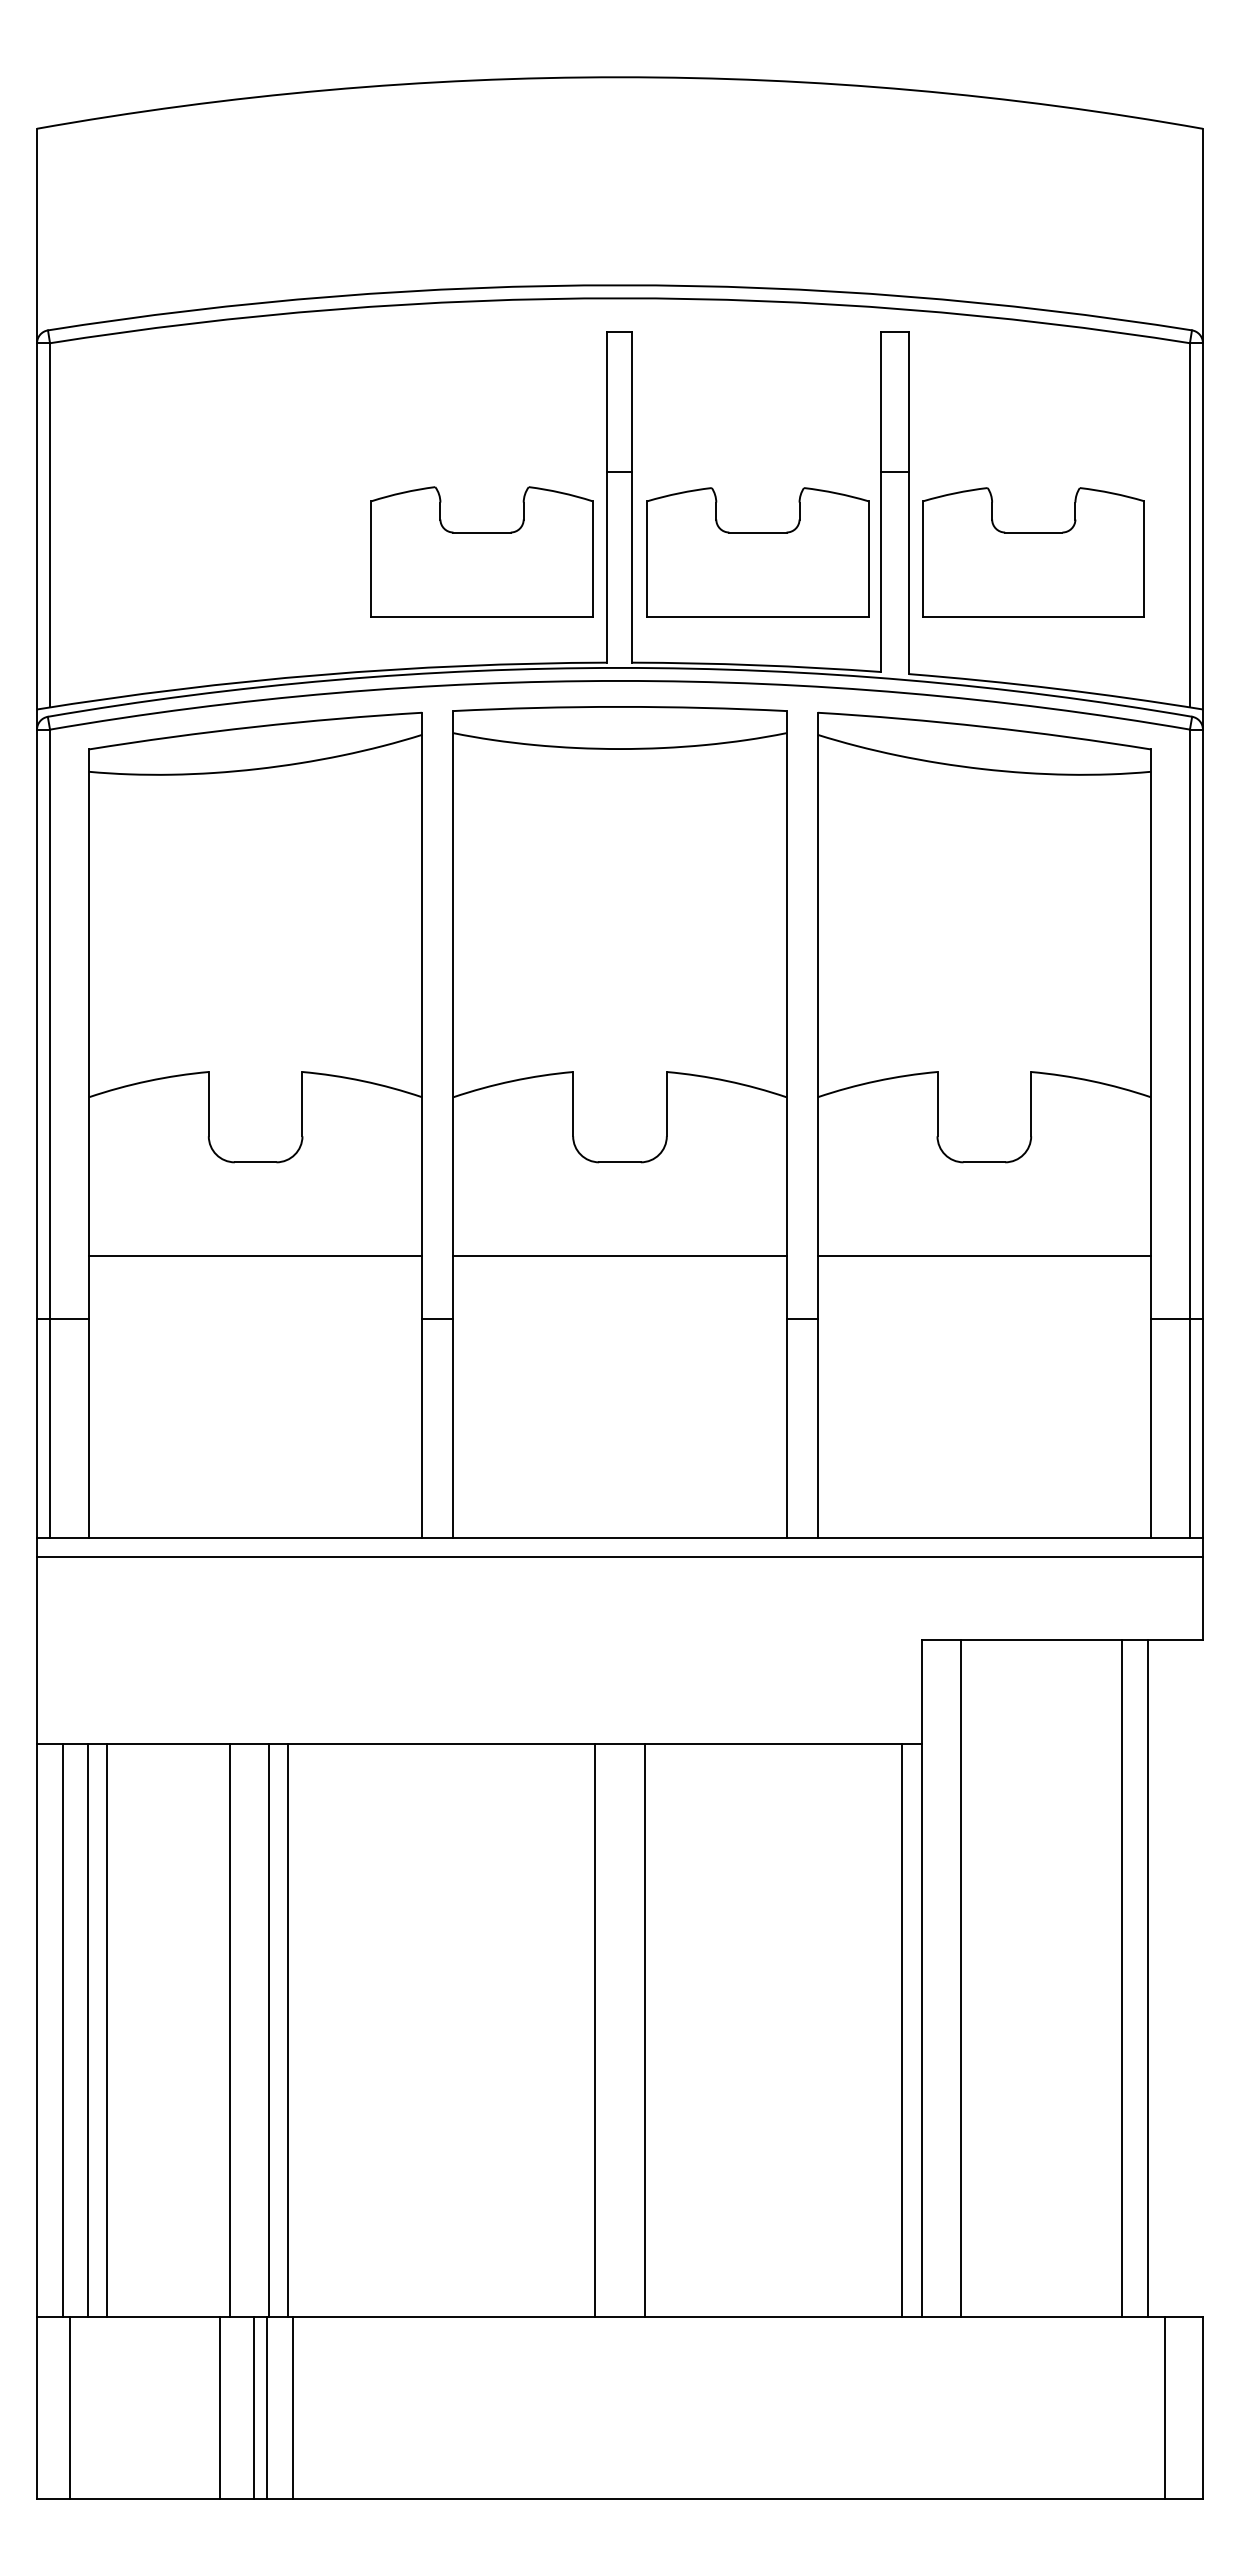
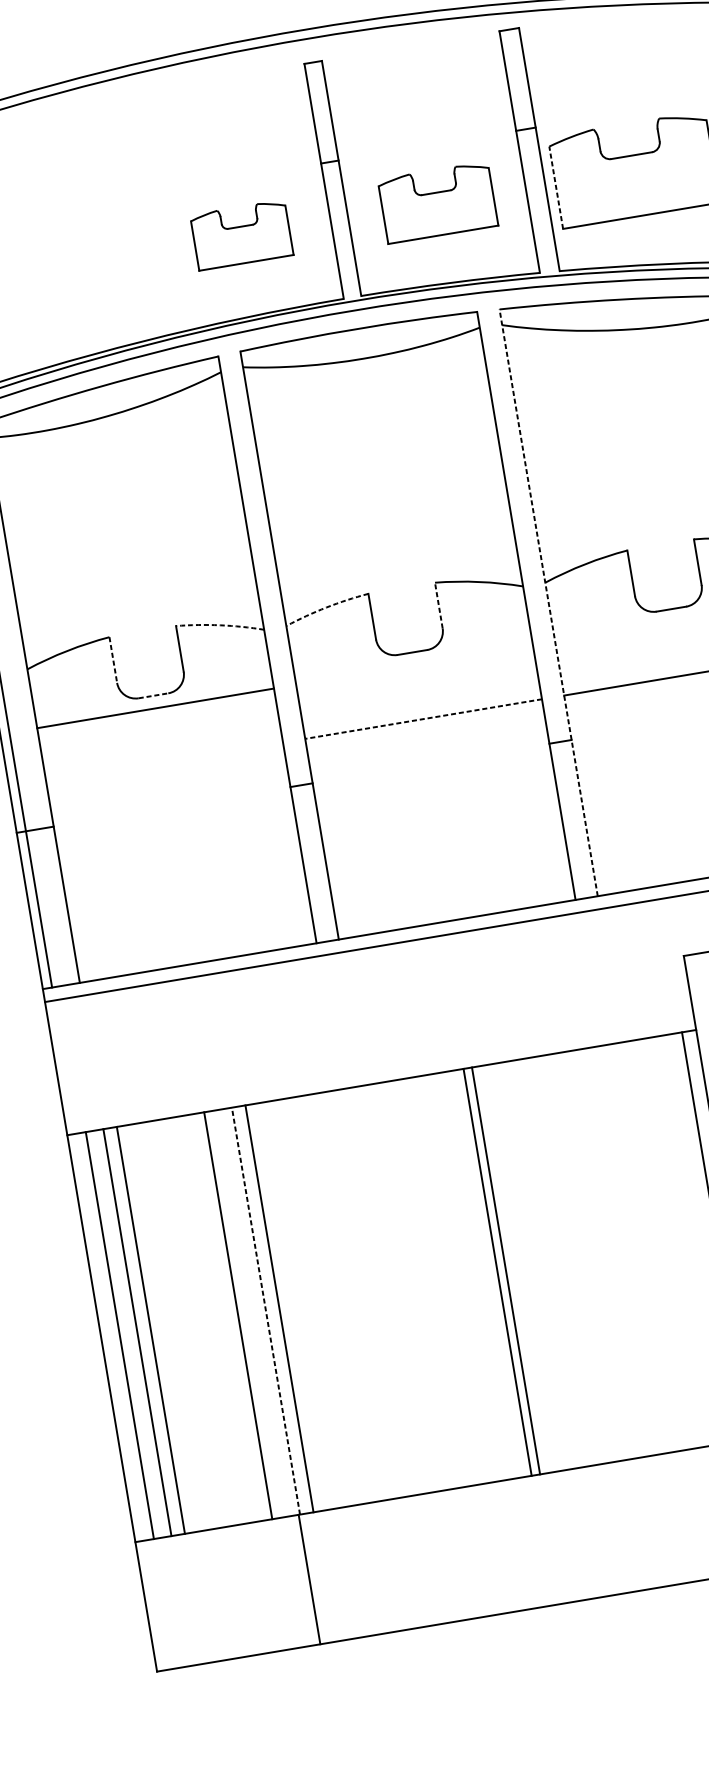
part: (481, 551) -> (241, 234), size x0.6
part: (757, 552) -> (437, 202), size x0.7
line: (923, 559) -> (556, 187), solid -> dashed
arc: (363, 1081) -> (220, 625), solid -> dashed
arc: (512, 1081) -> (326, 607), solid -> dashed
line: (666, 1103) -> (438, 605), solid -> dashed
line: (208, 1104) -> (113, 660), solid -> dashed
line: (817, 1125) -> (548, 602), solid -> dashed
line: (255, 1162) -> (153, 695), solid -> dashed
line: (255, 1256) -> (155, 708), moved
line: (619, 1256) -> (423, 719), solid -> dashed
line: (268, 2029) -> (265, 1310), solid -> dashed
line: (645, 2030) -> (506, 1271), moved
line: (69, 2407) -> (169, 1602), removed
line: (220, 2407) -> (276, 1584), removed
line: (254, 2407) -> (300, 1580), removed
line: (293, 2407) -> (328, 1576), removed

